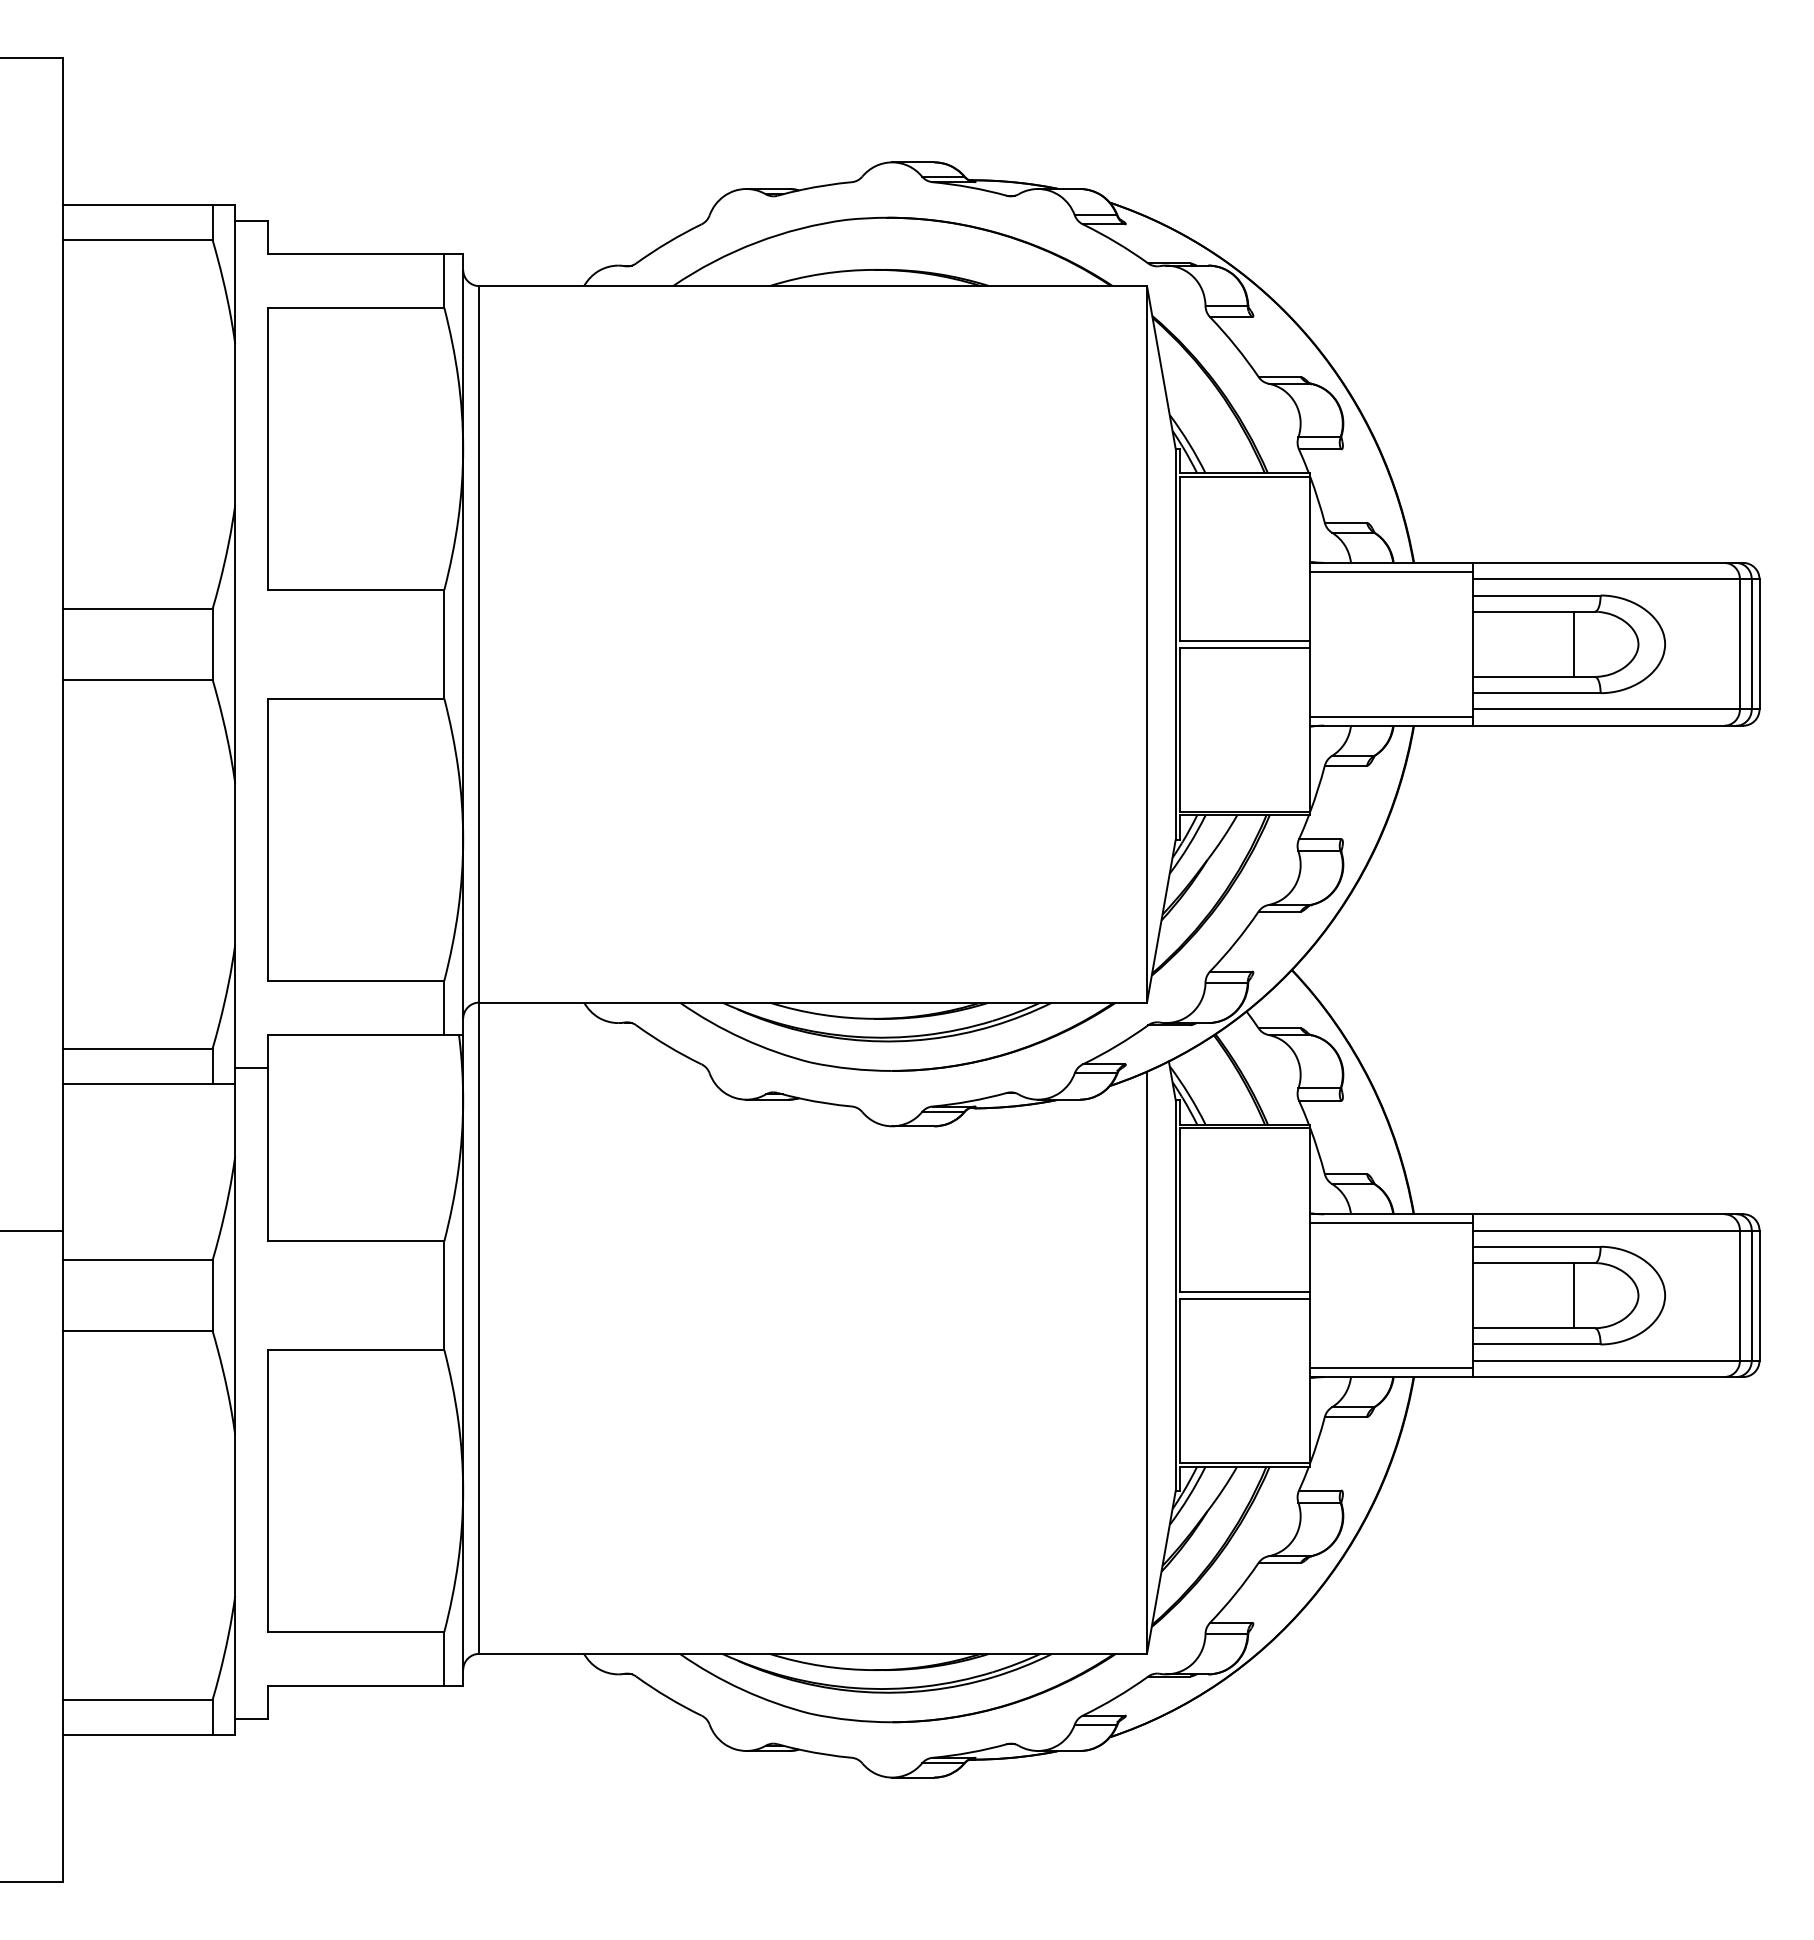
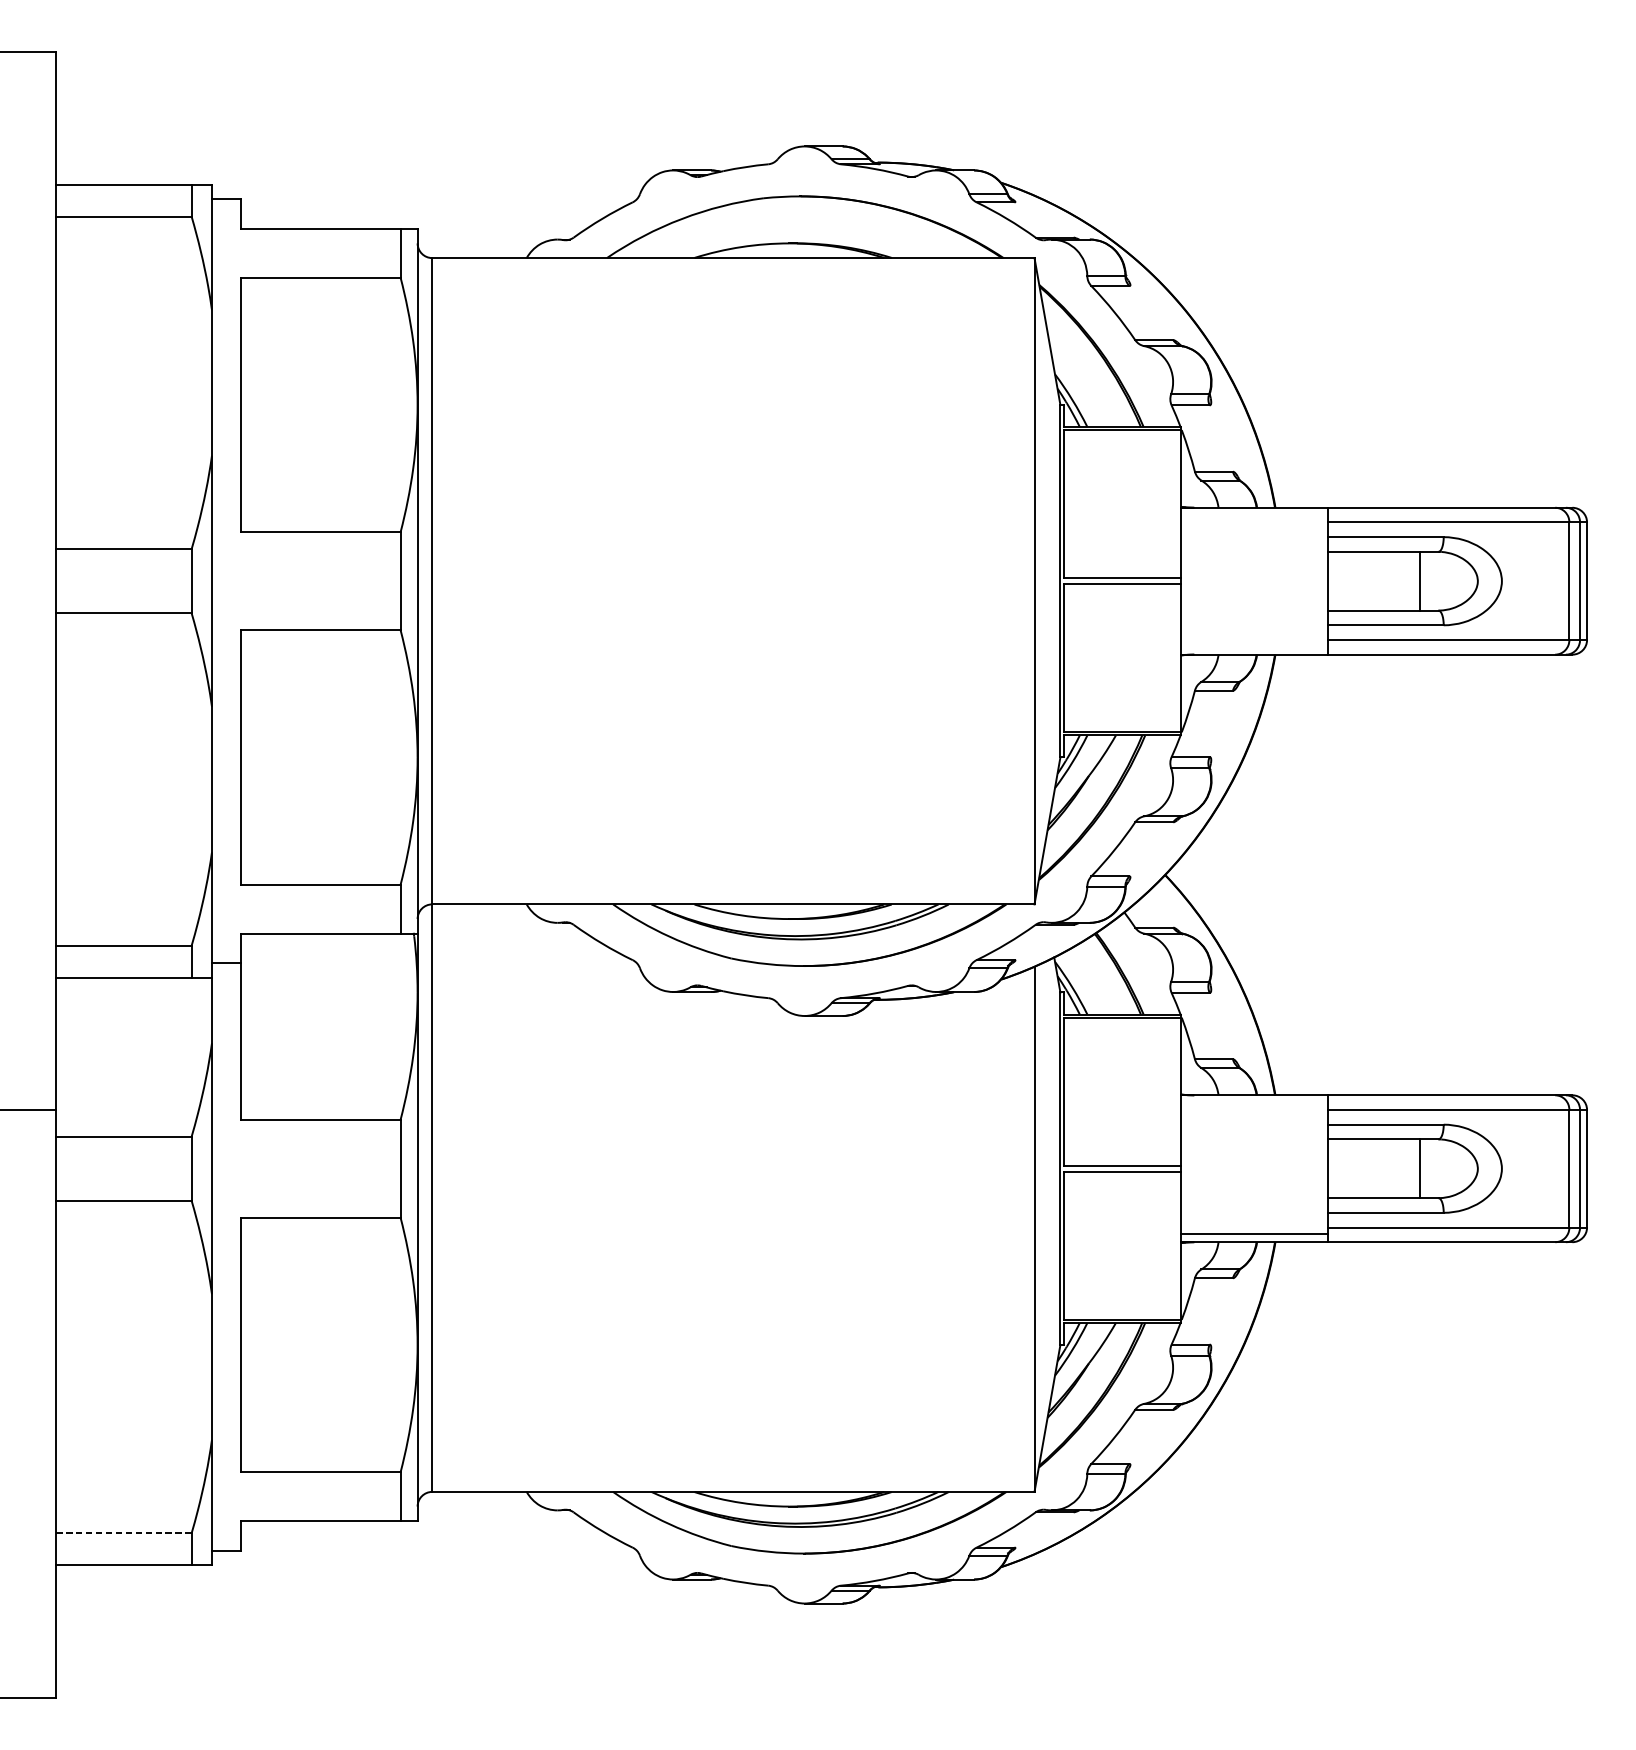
line: (1390, 571) -> (1254, 515), removed
line: (1390, 716) -> (1254, 646), removed
line: (1390, 1223) -> (1254, 1103), removed
line: (137, 1699) -> (123, 1533), solid -> dashed

